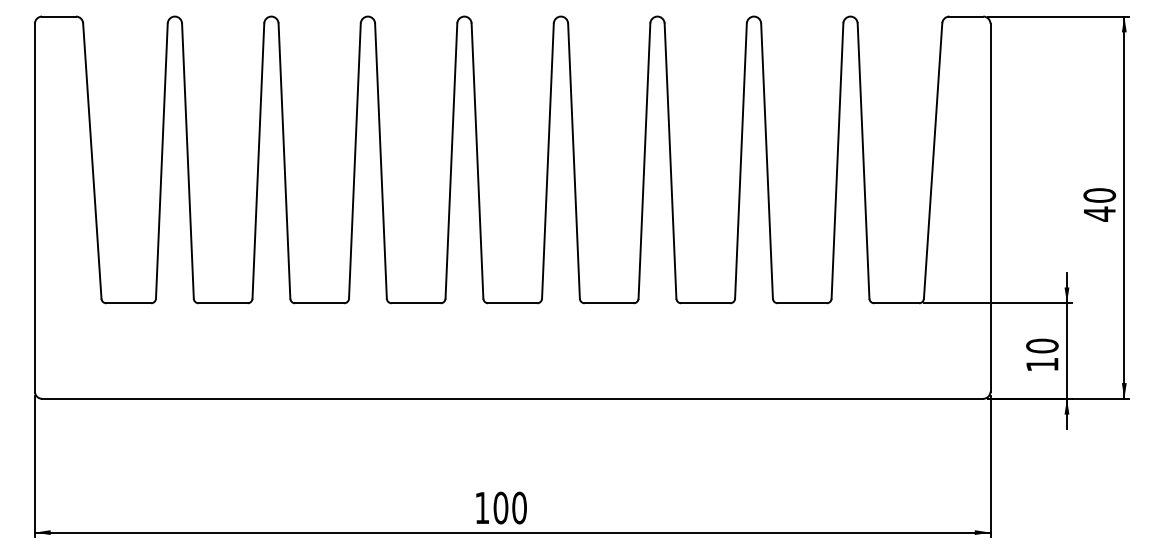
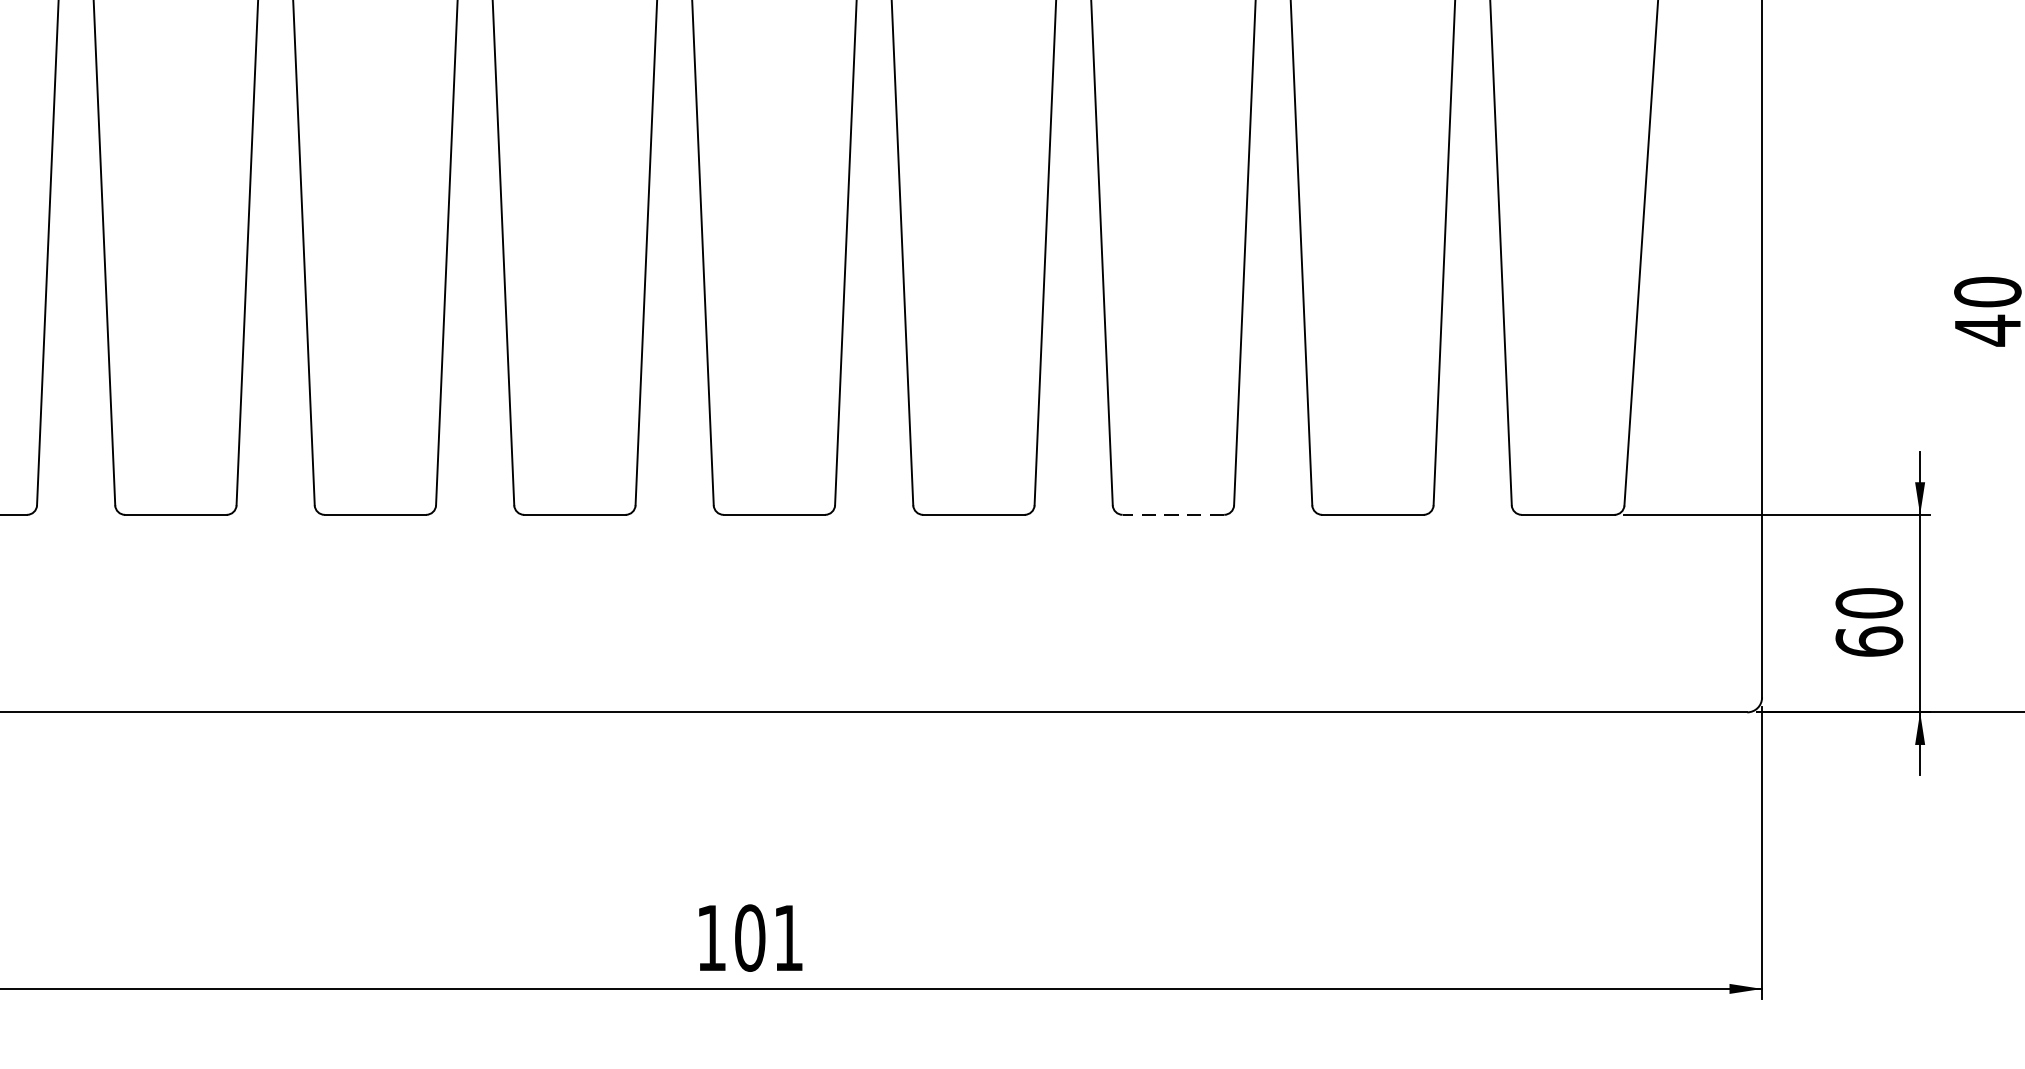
line: (705, 303) -> (1172, 515), solid -> dashed
text: (1042, 364) -> (1869, 641), 10 -> 60
text: (519, 507) -> (788, 936), 100 -> 101

